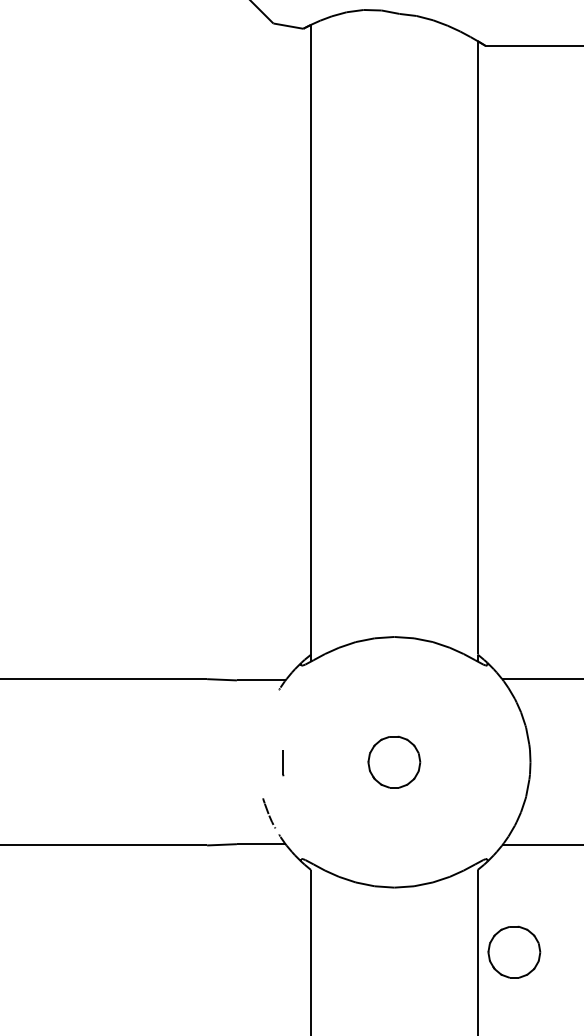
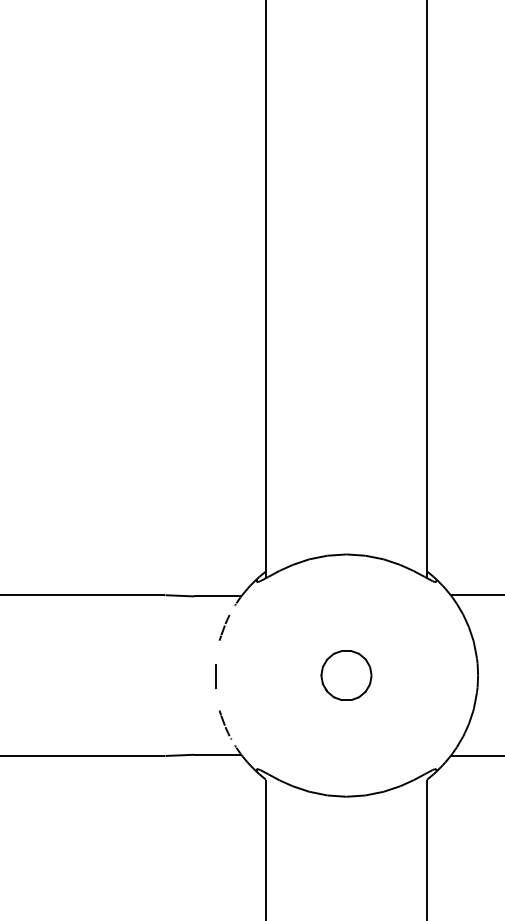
line: (268, 712) -> (224, 627), added
line: (283, 763) -> (216, 676), moved
part: (514, 951) -> (462, 858), removed

